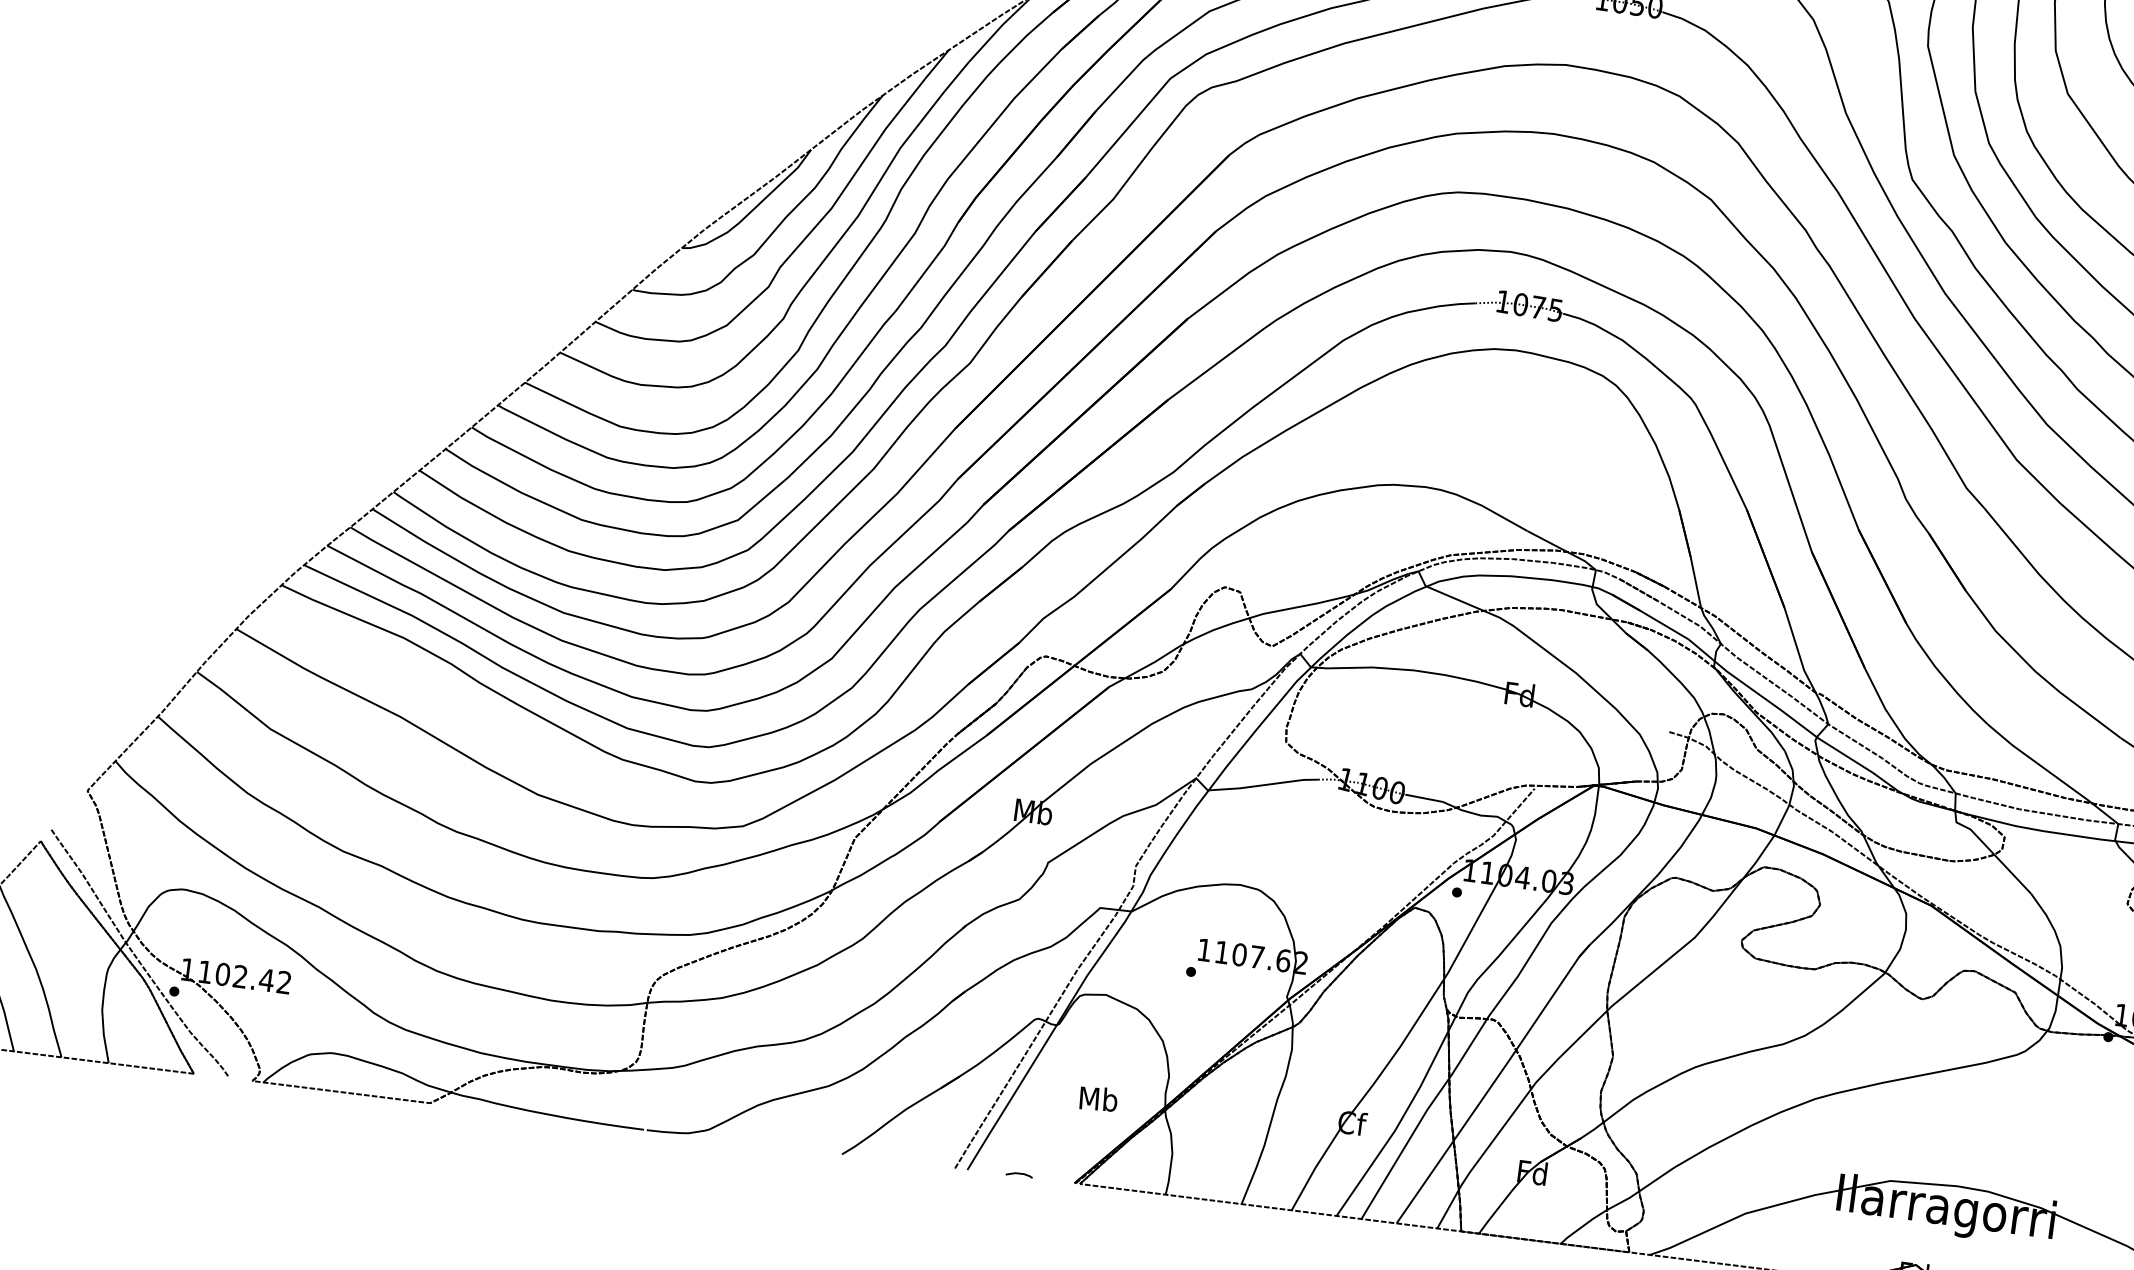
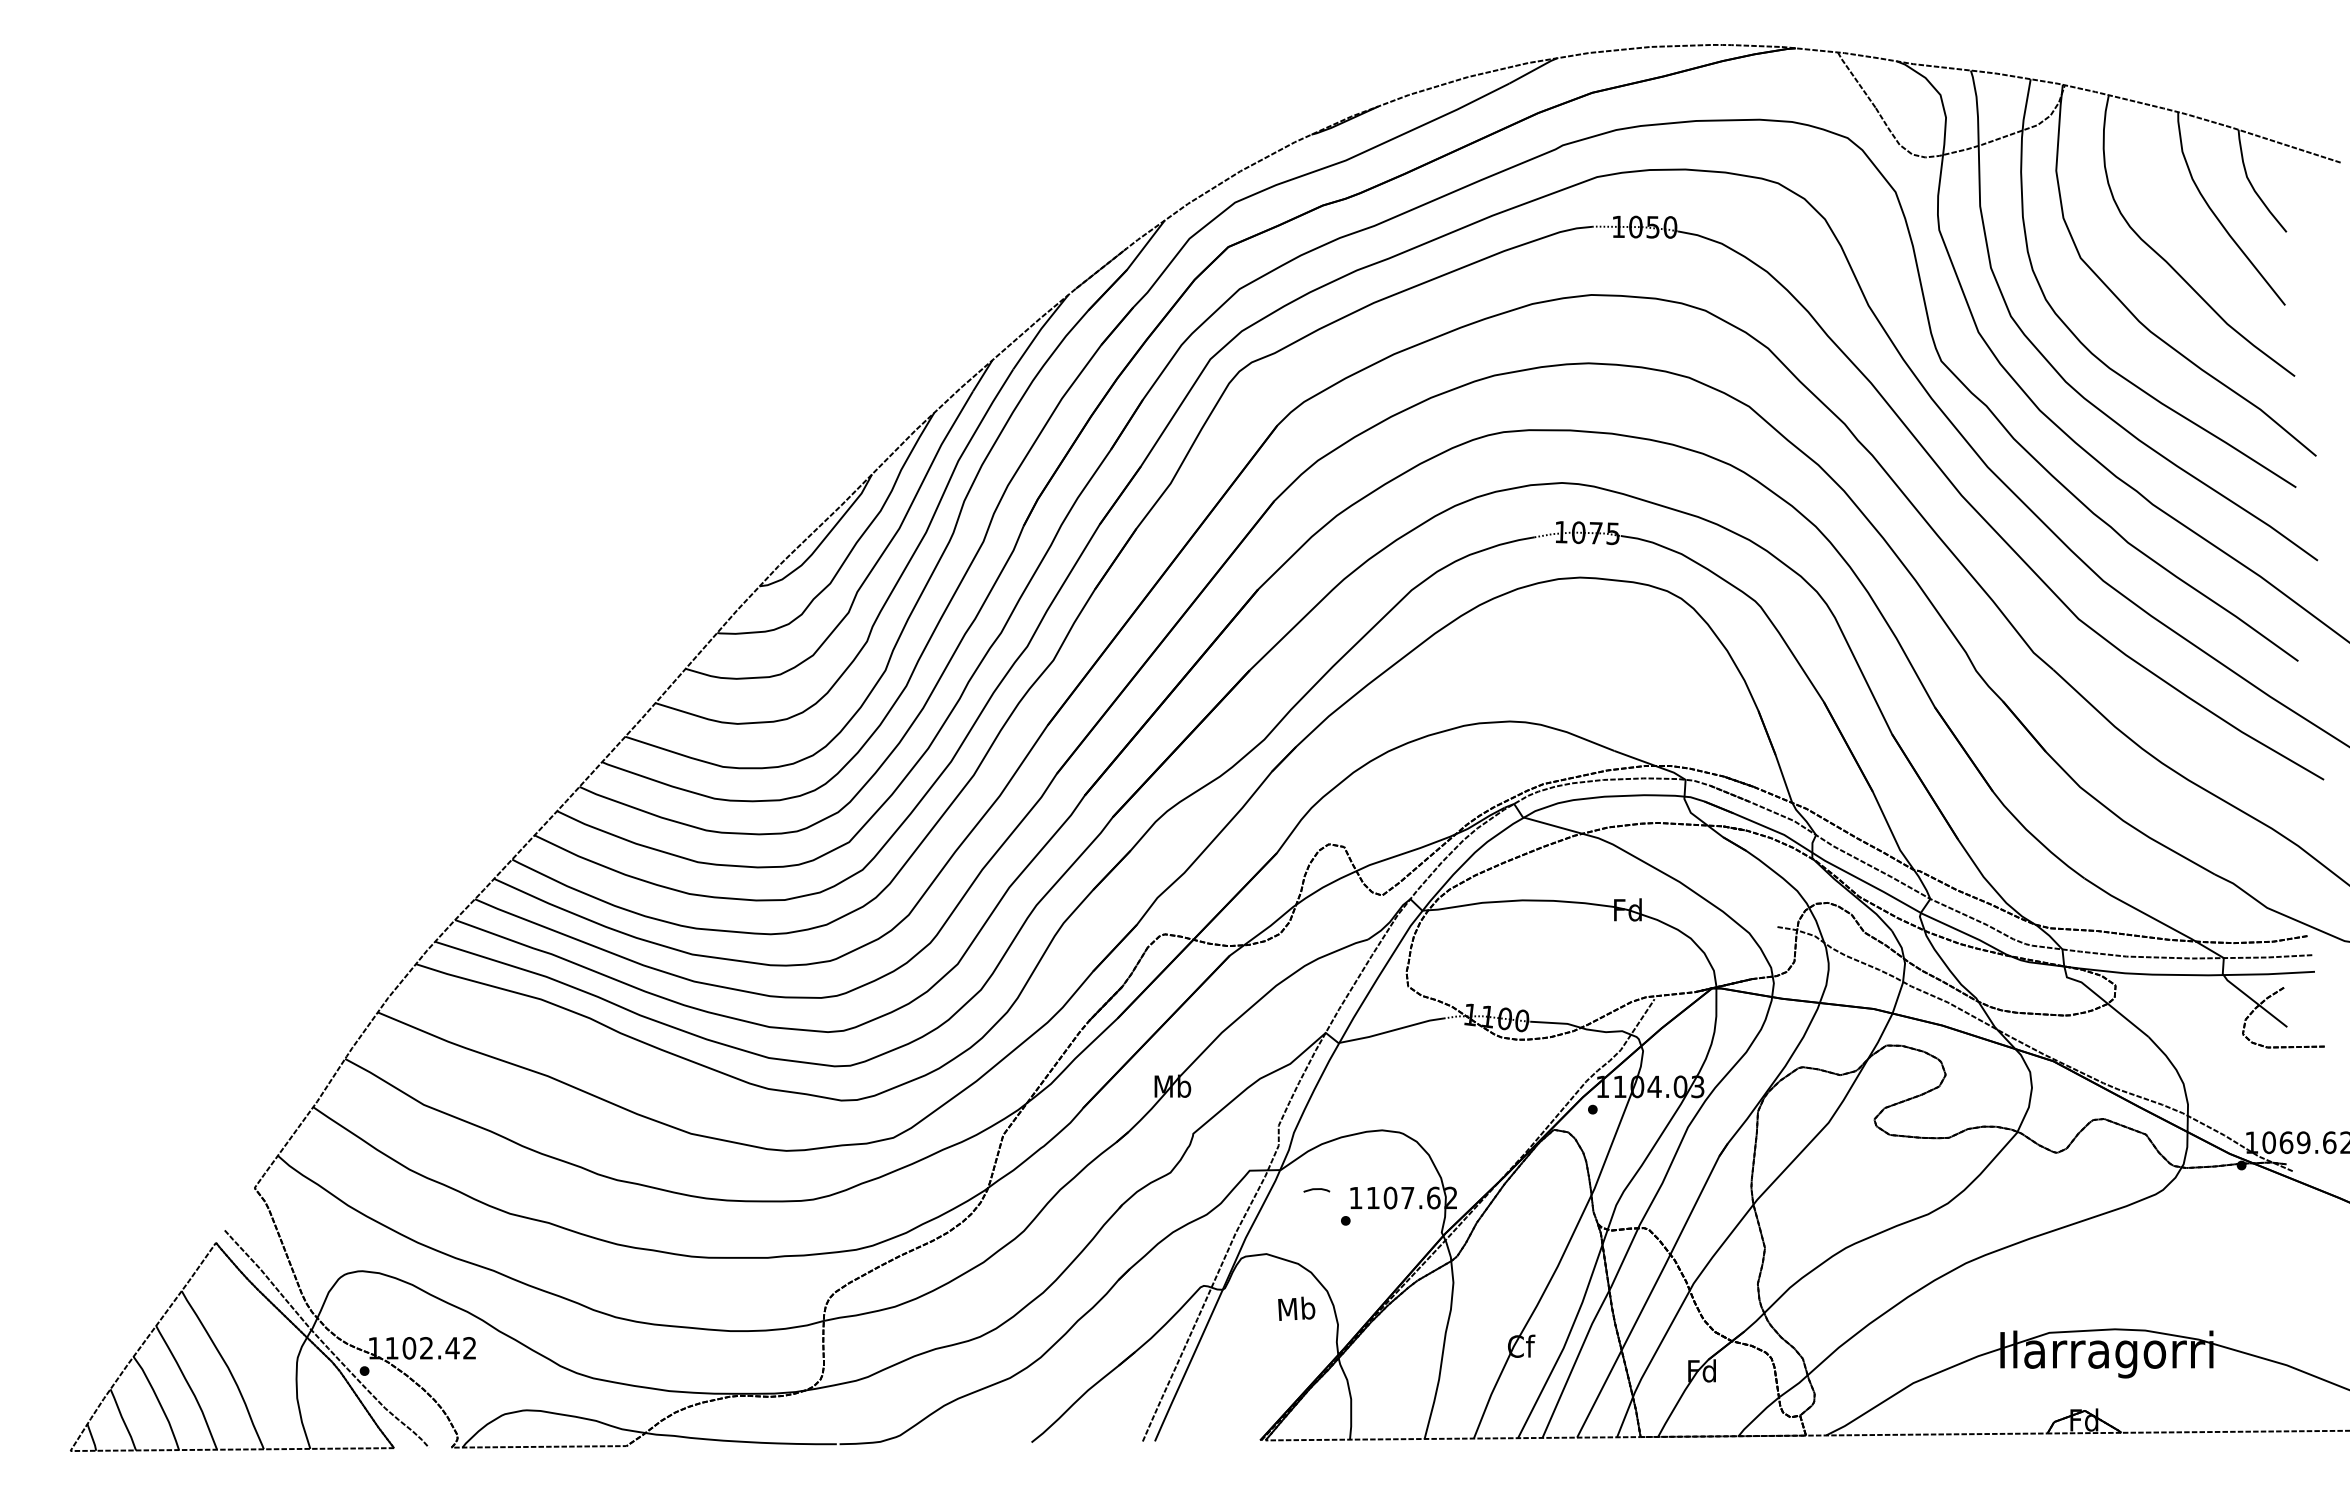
text: (1098, 1098) -> (1296, 1308), moved
curve: (1019, 1173) -> (1316, 1189), moved

